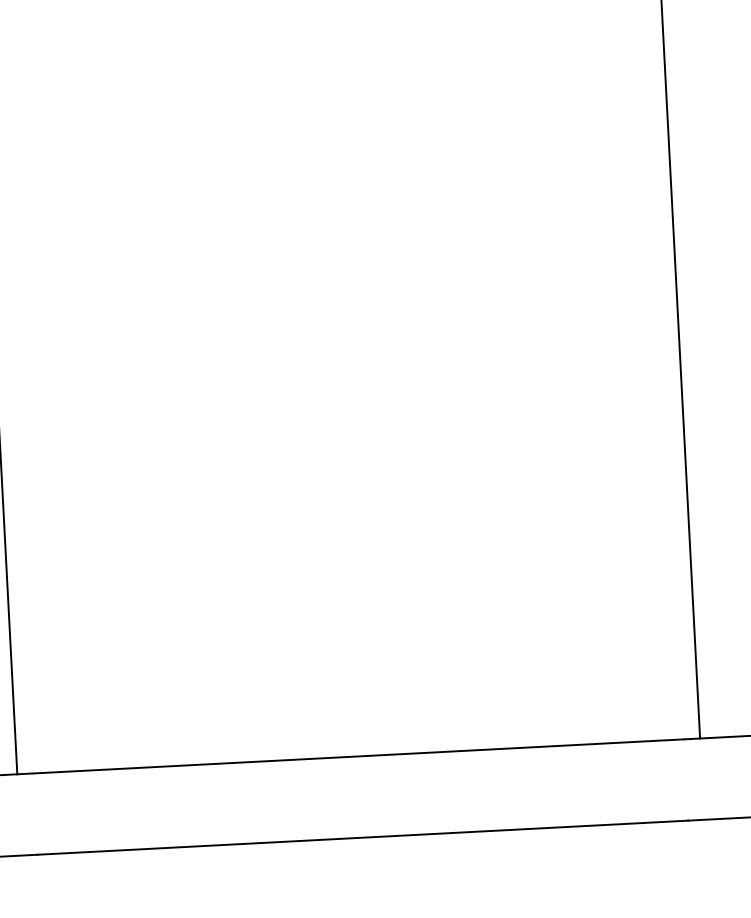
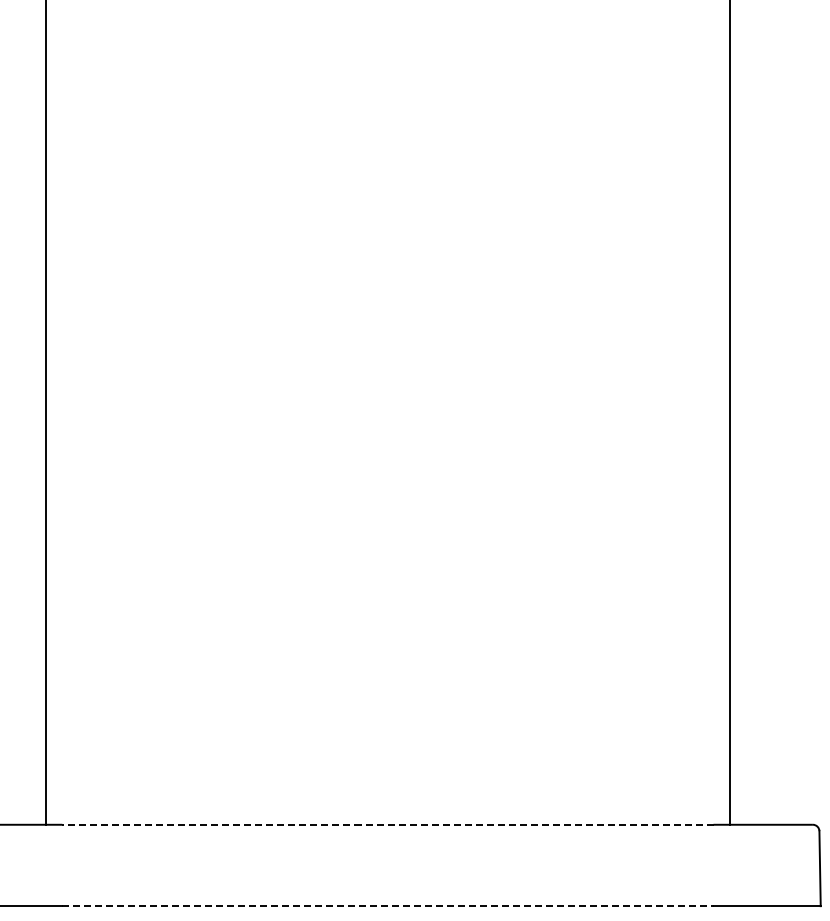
line: (358, 756) -> (387, 824), solid -> dashed
line: (362, 838) -> (387, 906), solid -> dashed

